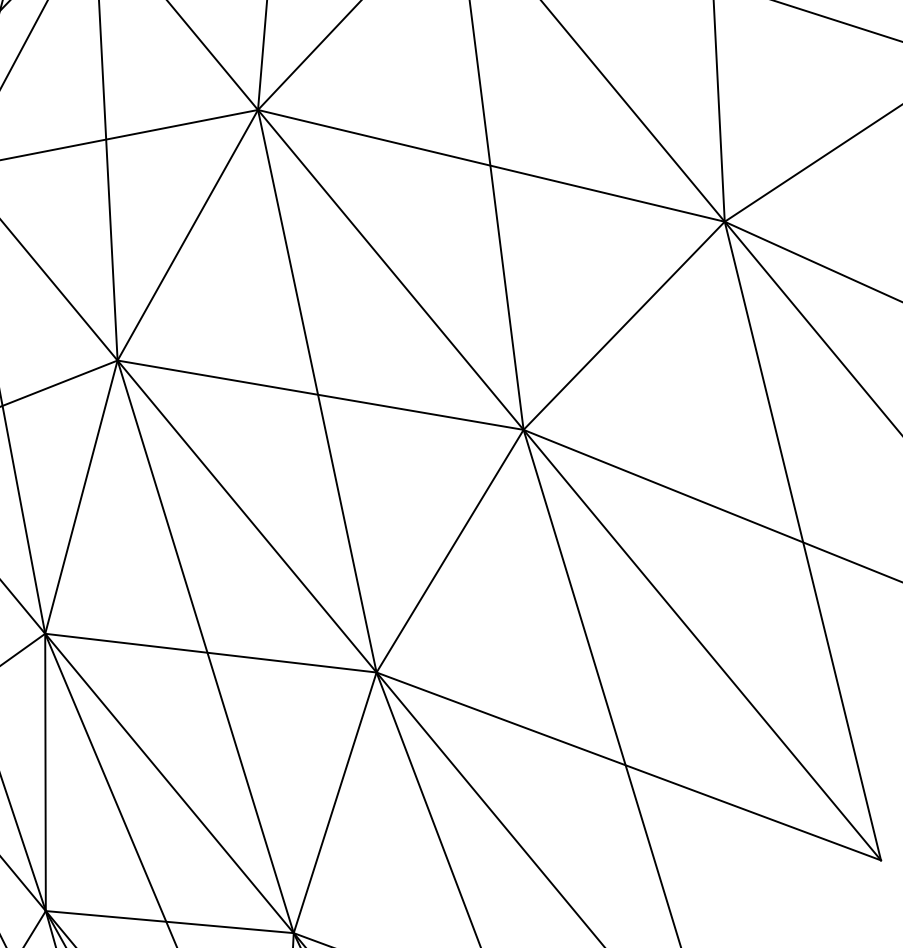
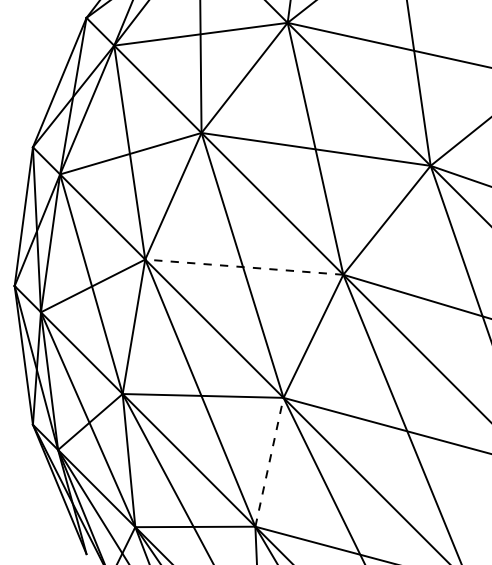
line: (318, 395) -> (243, 267), solid -> dashed
line: (335, 803) -> (269, 462), solid -> dashed

